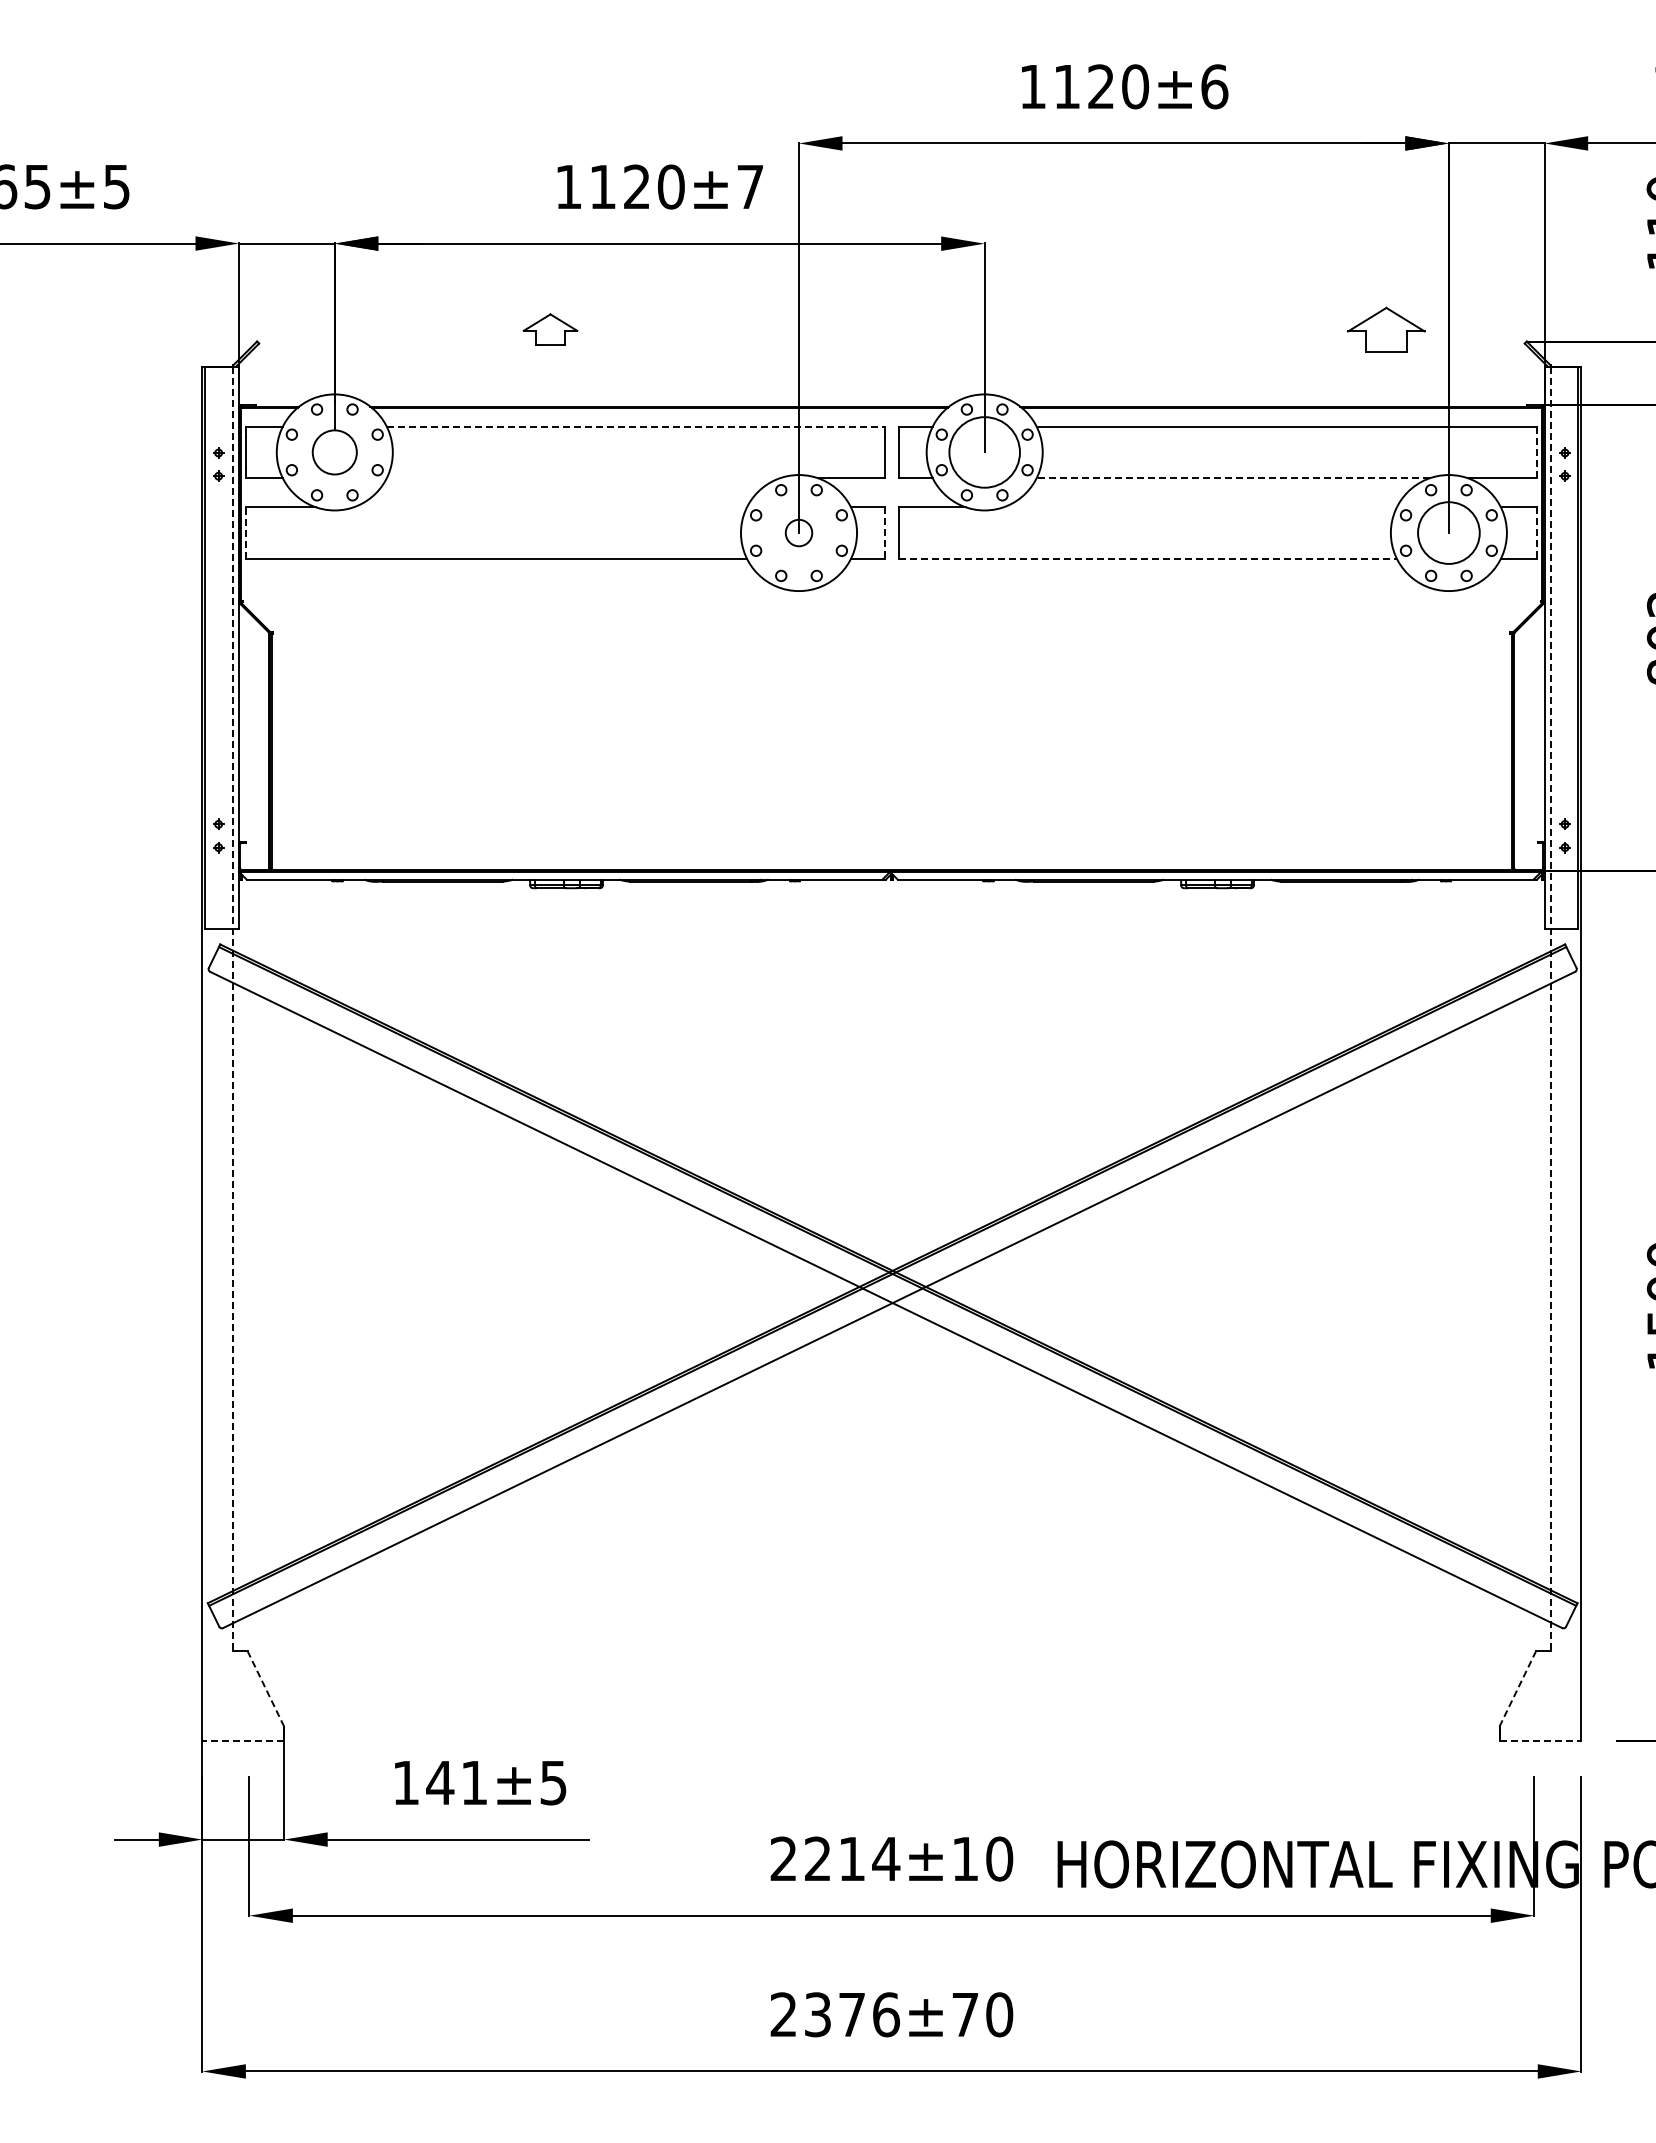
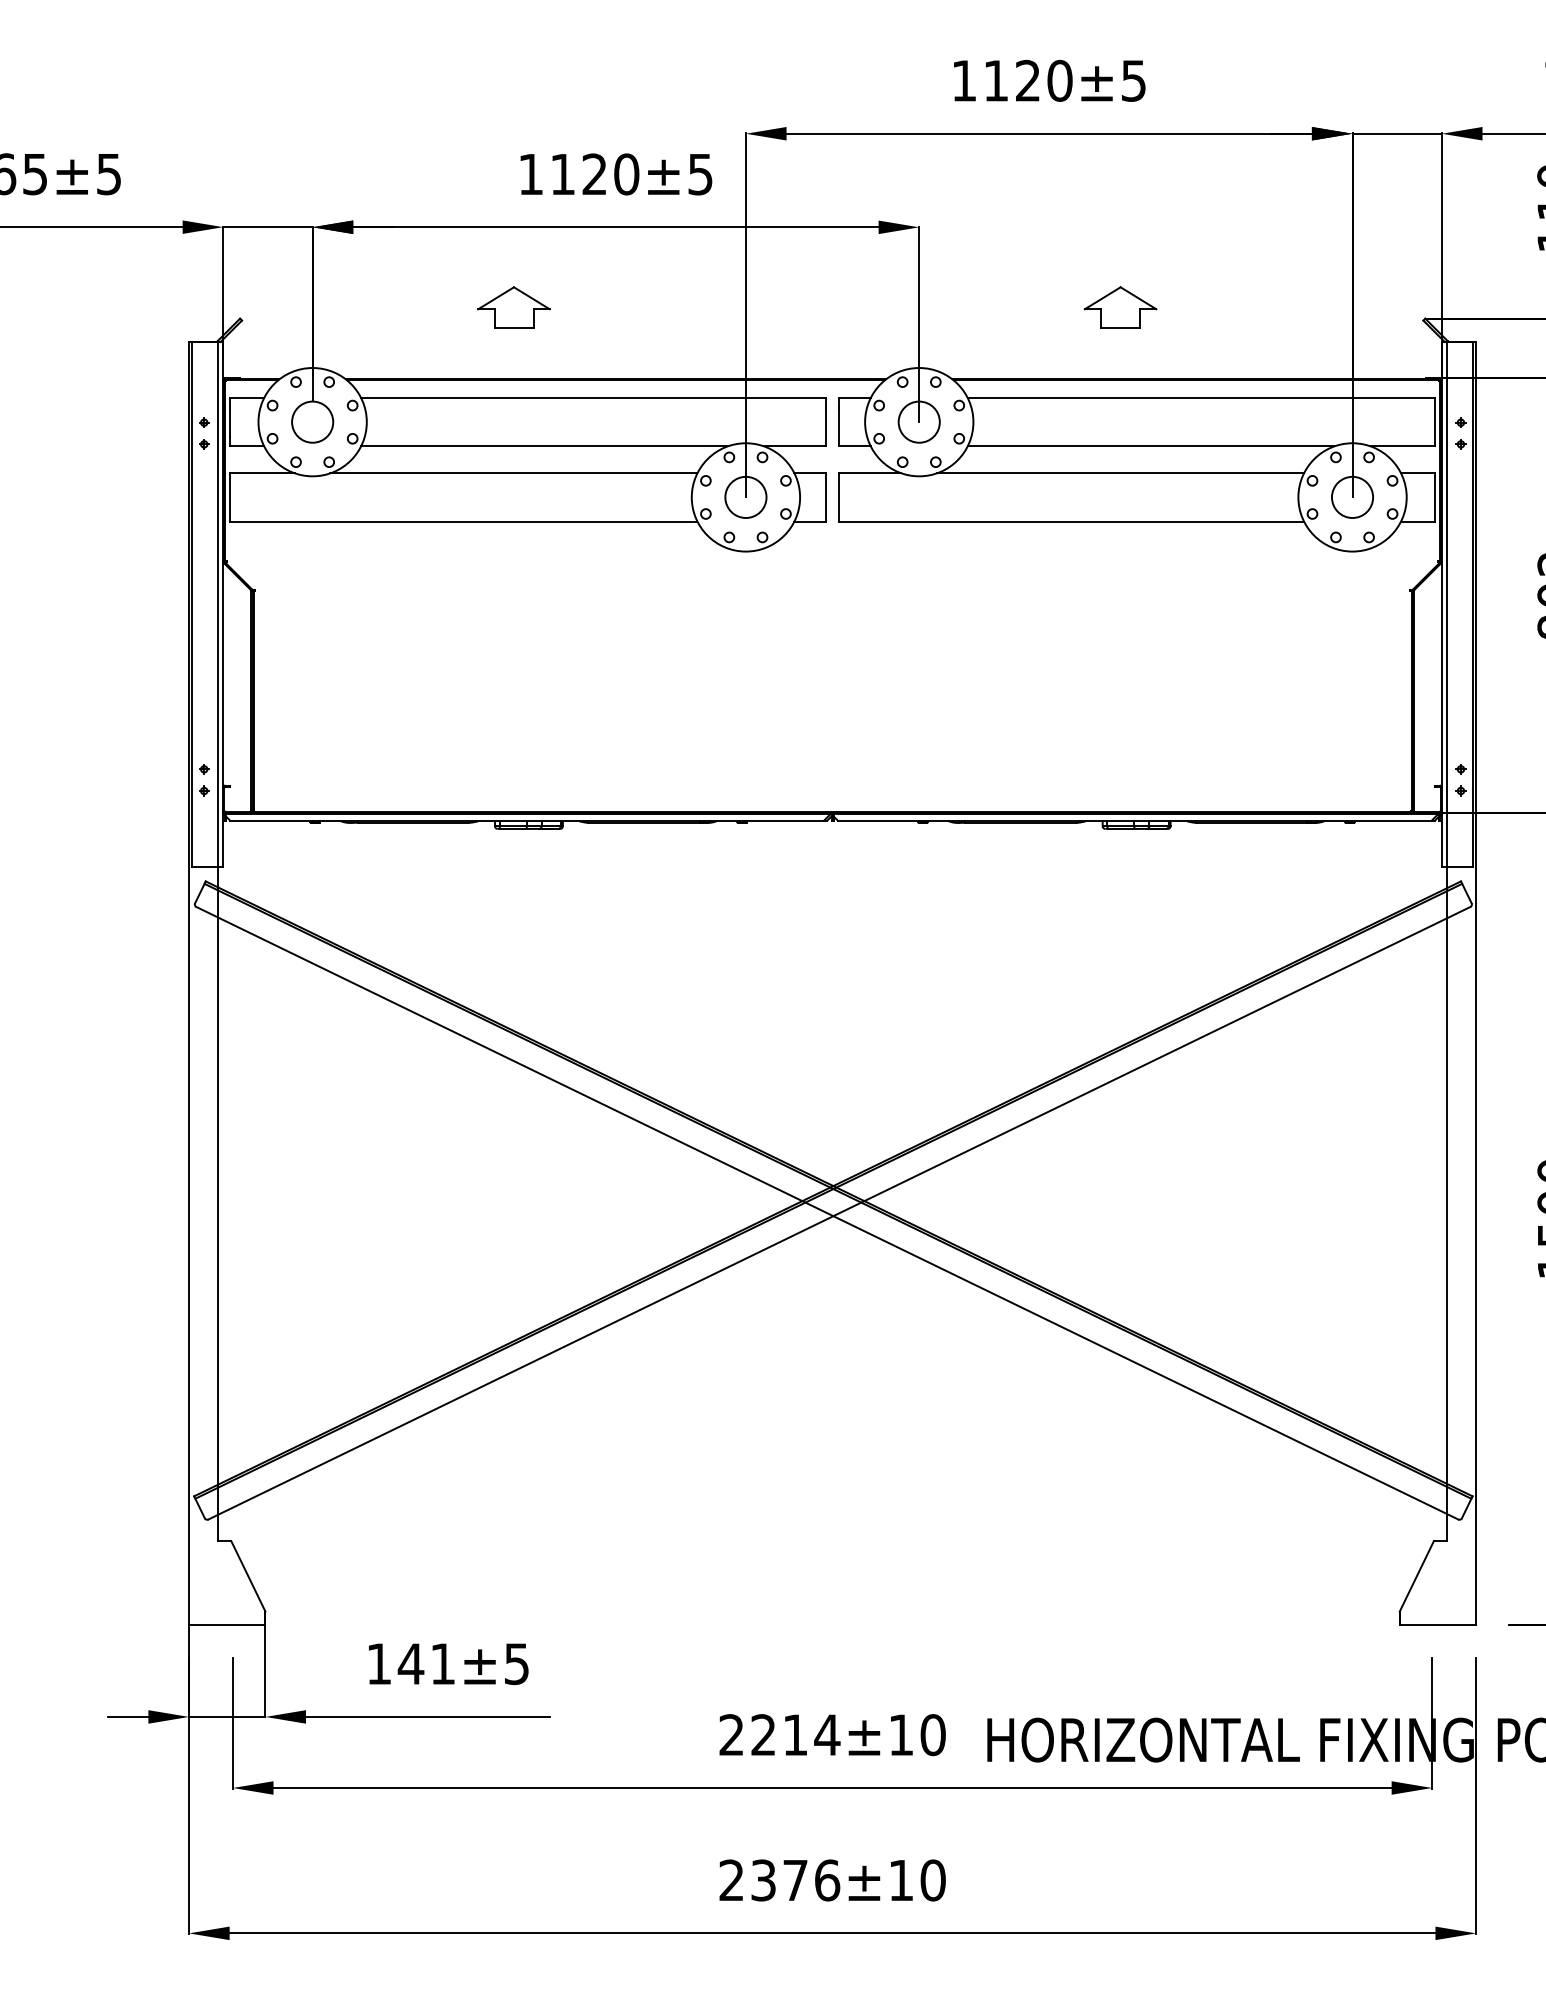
text: (1214, 86) -> (1133, 80), 1120±6 -> 1120±5
text: (749, 187) -> (699, 174), 1120±7 -> 1120±5
part: (550, 329) -> (513, 307), size x1.43
part: (1386, 329) -> (1120, 307), moved
line: (635, 426) -> (593, 397), dashed -> solid
circle: (984, 452) -> (919, 422), size x0.62
line: (1537, 452) -> (1435, 422), dashed -> solid
line: (582, 478) -> (543, 446), added
line: (1233, 478) -> (1151, 446), dashed -> solid
line: (550, 507) -> (513, 473), added
line: (1199, 507) -> (1119, 473), added
line: (246, 533) -> (230, 497), dashed -> solid
circle: (798, 533) -> (745, 497), size x1.67
line: (884, 533) -> (825, 497), dashed -> solid
circle: (1448, 533) -> (1352, 497), size x0.71
line: (1537, 533) -> (1435, 497), dashed -> solid
line: (1147, 558) -> (1071, 521), dashed -> solid
line: (233, 1009) -> (218, 942), dashed -> solid
line: (1550, 1009) -> (1447, 942), dashed -> solid
line: (265, 1688) -> (247, 1575), dashed -> solid
line: (1517, 1688) -> (1416, 1575), dashed -> solid
line: (243, 1741) -> (227, 1625), dashed -> solid
line: (1540, 1741) -> (1438, 1625), dashed -> solid
text: (965, 2014) -> (901, 1880), 2376±70 -> 2376±10

